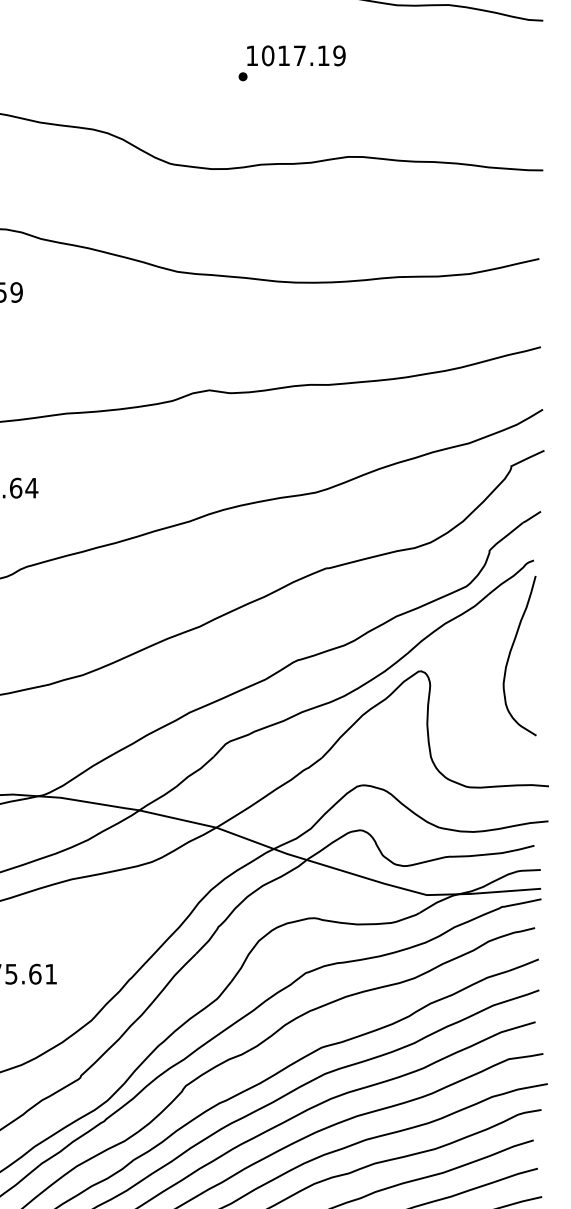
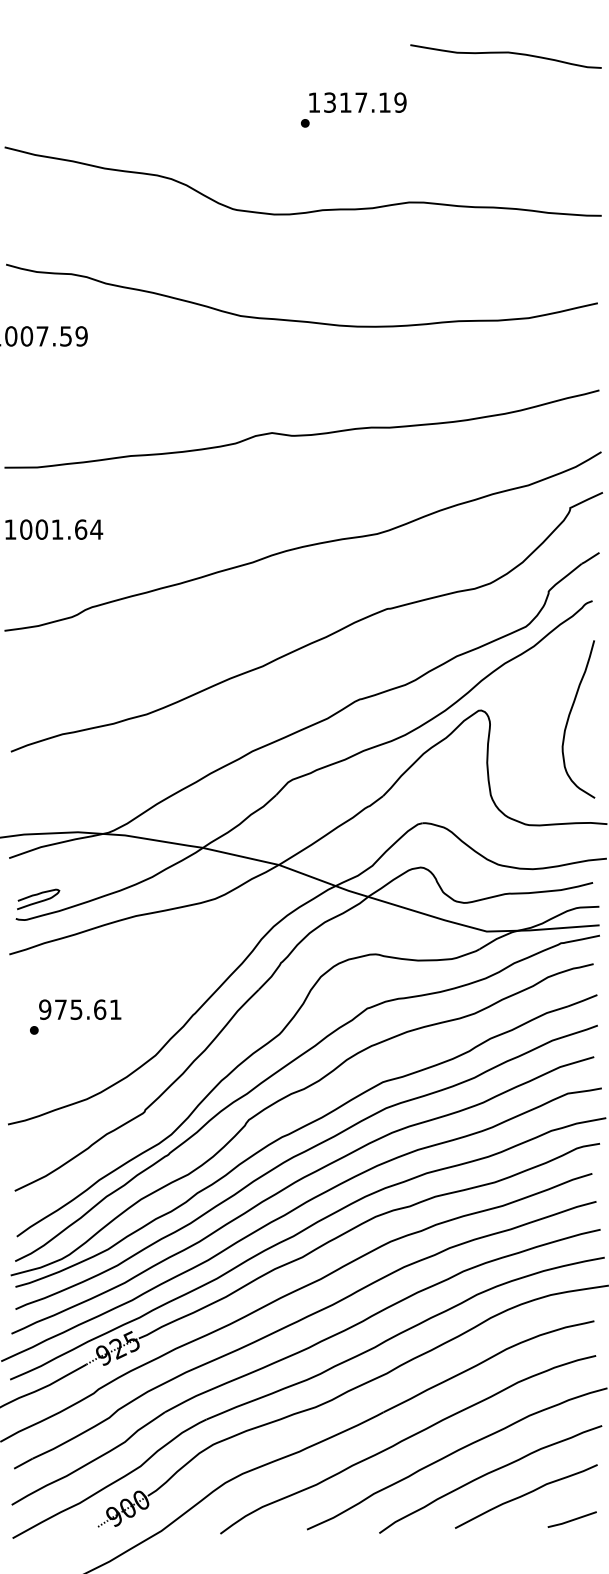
text: (268, 55) -> (330, 102), 1017.19 -> 1317.19
curve: (511, 652) -> (570, 715), moved

